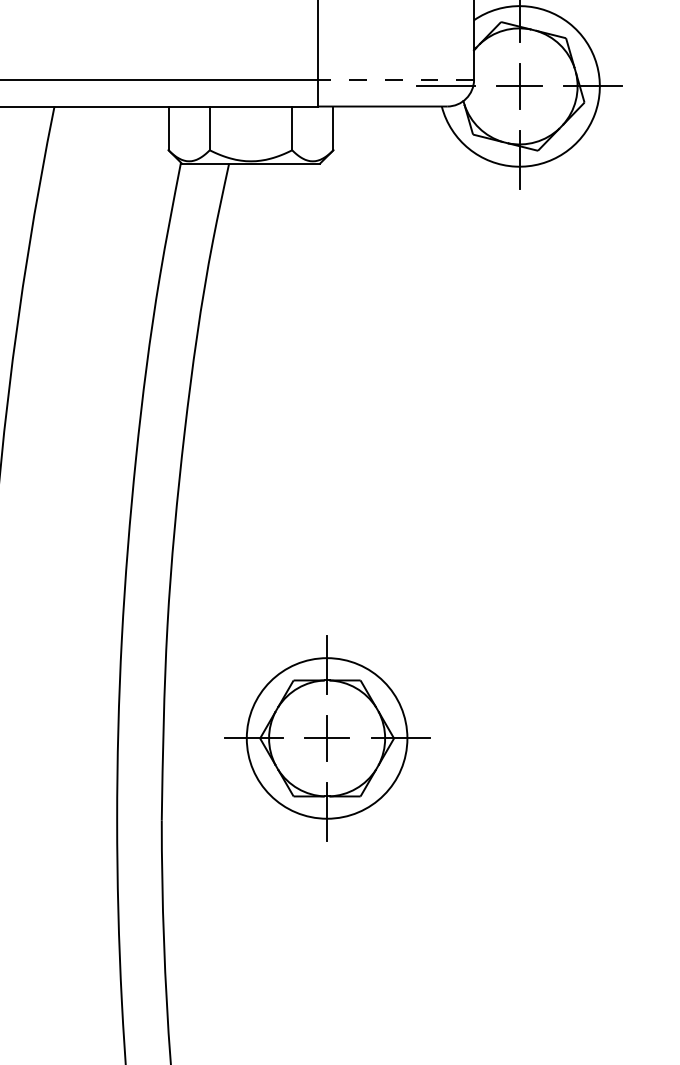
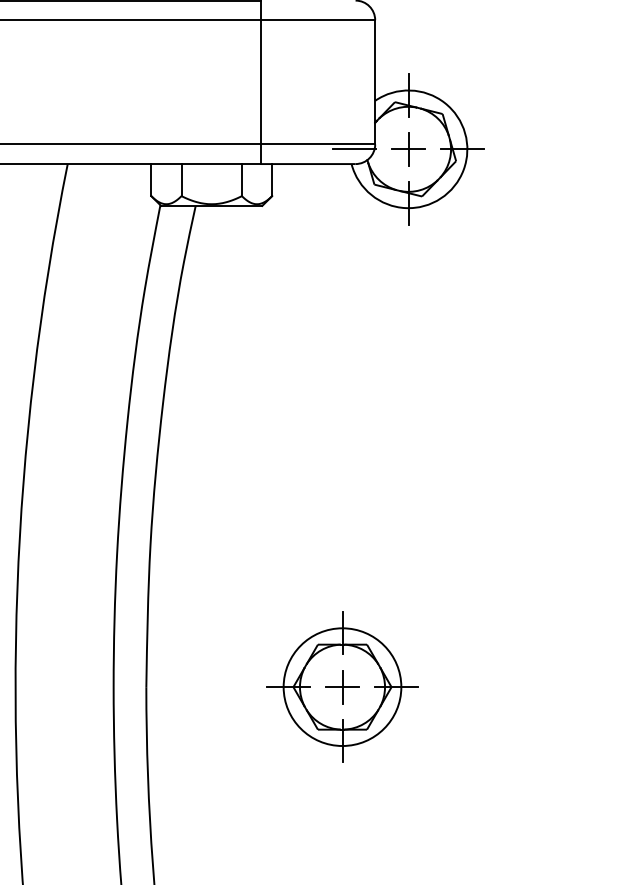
line: (395, 79) -> (317, 144), dashed -> solid
part: (327, 737) -> (342, 686), moved

